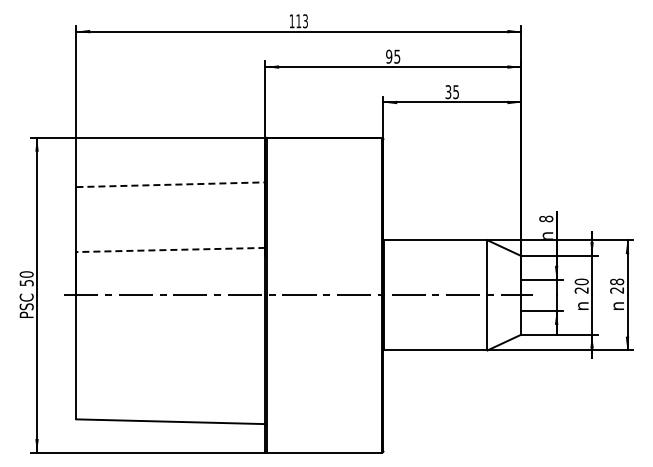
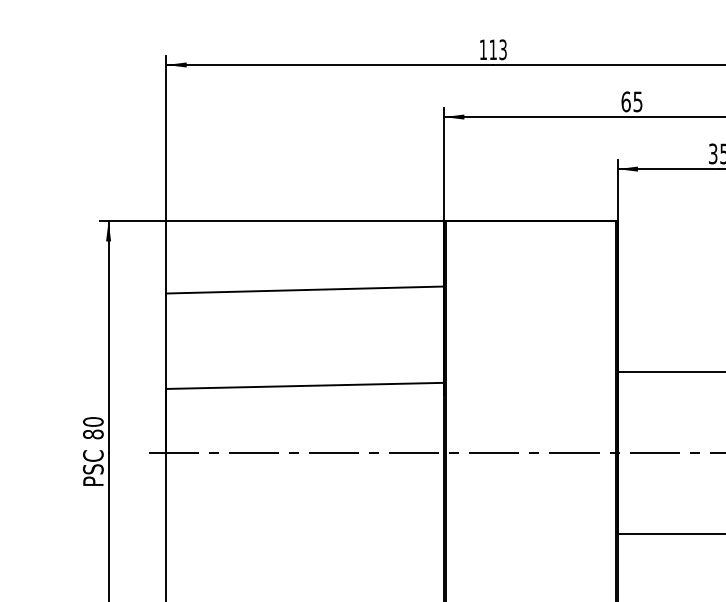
text: (389, 56) -> (626, 101), 95 -> 65
line: (170, 184) -> (304, 289), dashed -> solid
line: (170, 250) -> (304, 386), dashed -> solid
text: (26, 282) -> (93, 433), 50 -> 80

